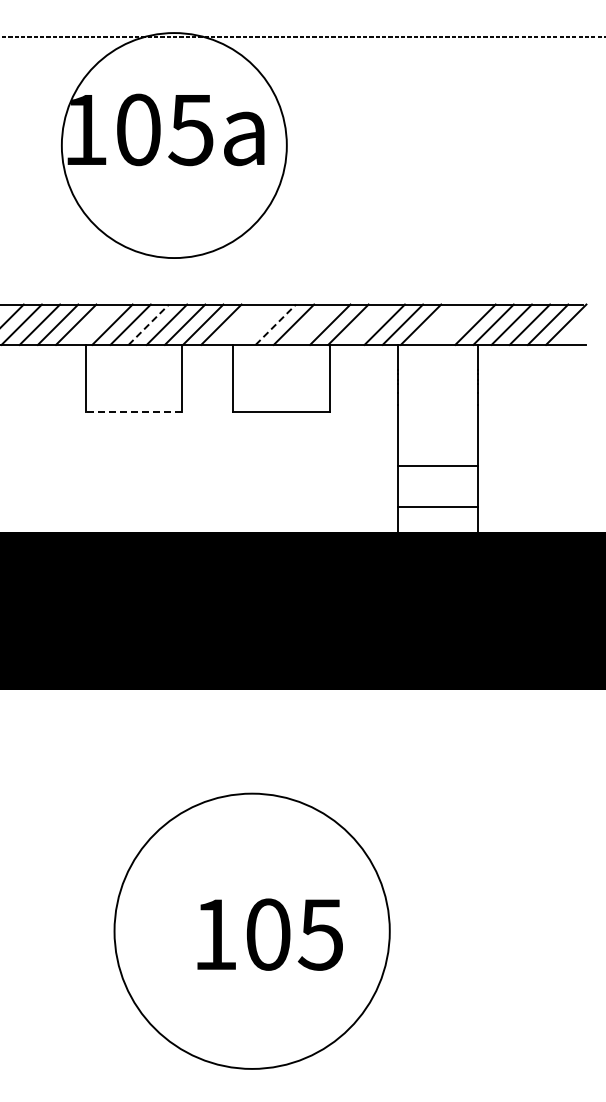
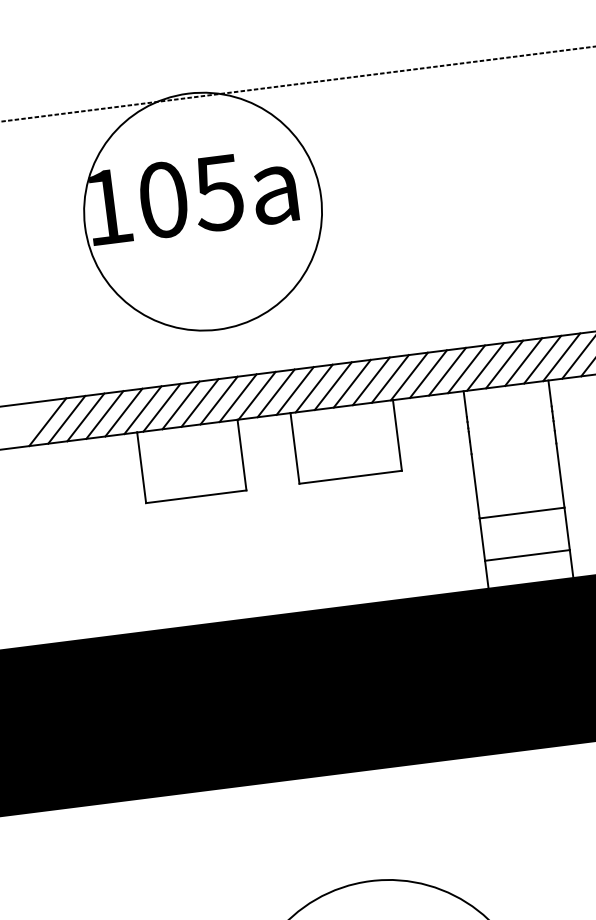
line: (94, 324) -> (143, 409), added
line: (148, 324) -> (199, 402), dashed -> solid
line: (239, 324) -> (295, 390), added
line: (257, 324) -> (314, 388), added
line: (275, 324) -> (332, 385), dashed -> solid
line: (311, 324) -> (370, 381), added
line: (366, 324) -> (428, 373), added
line: (438, 324) -> (503, 364), added
line: (457, 324) -> (523, 361), added
line: (134, 412) -> (196, 496), dashed -> solid

